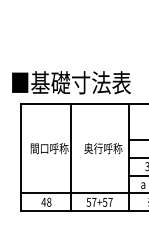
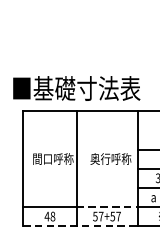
line: (100, 193) -> (107, 207), solid -> dashed
line: (75, 211) -> (81, 226), solid -> dashed

